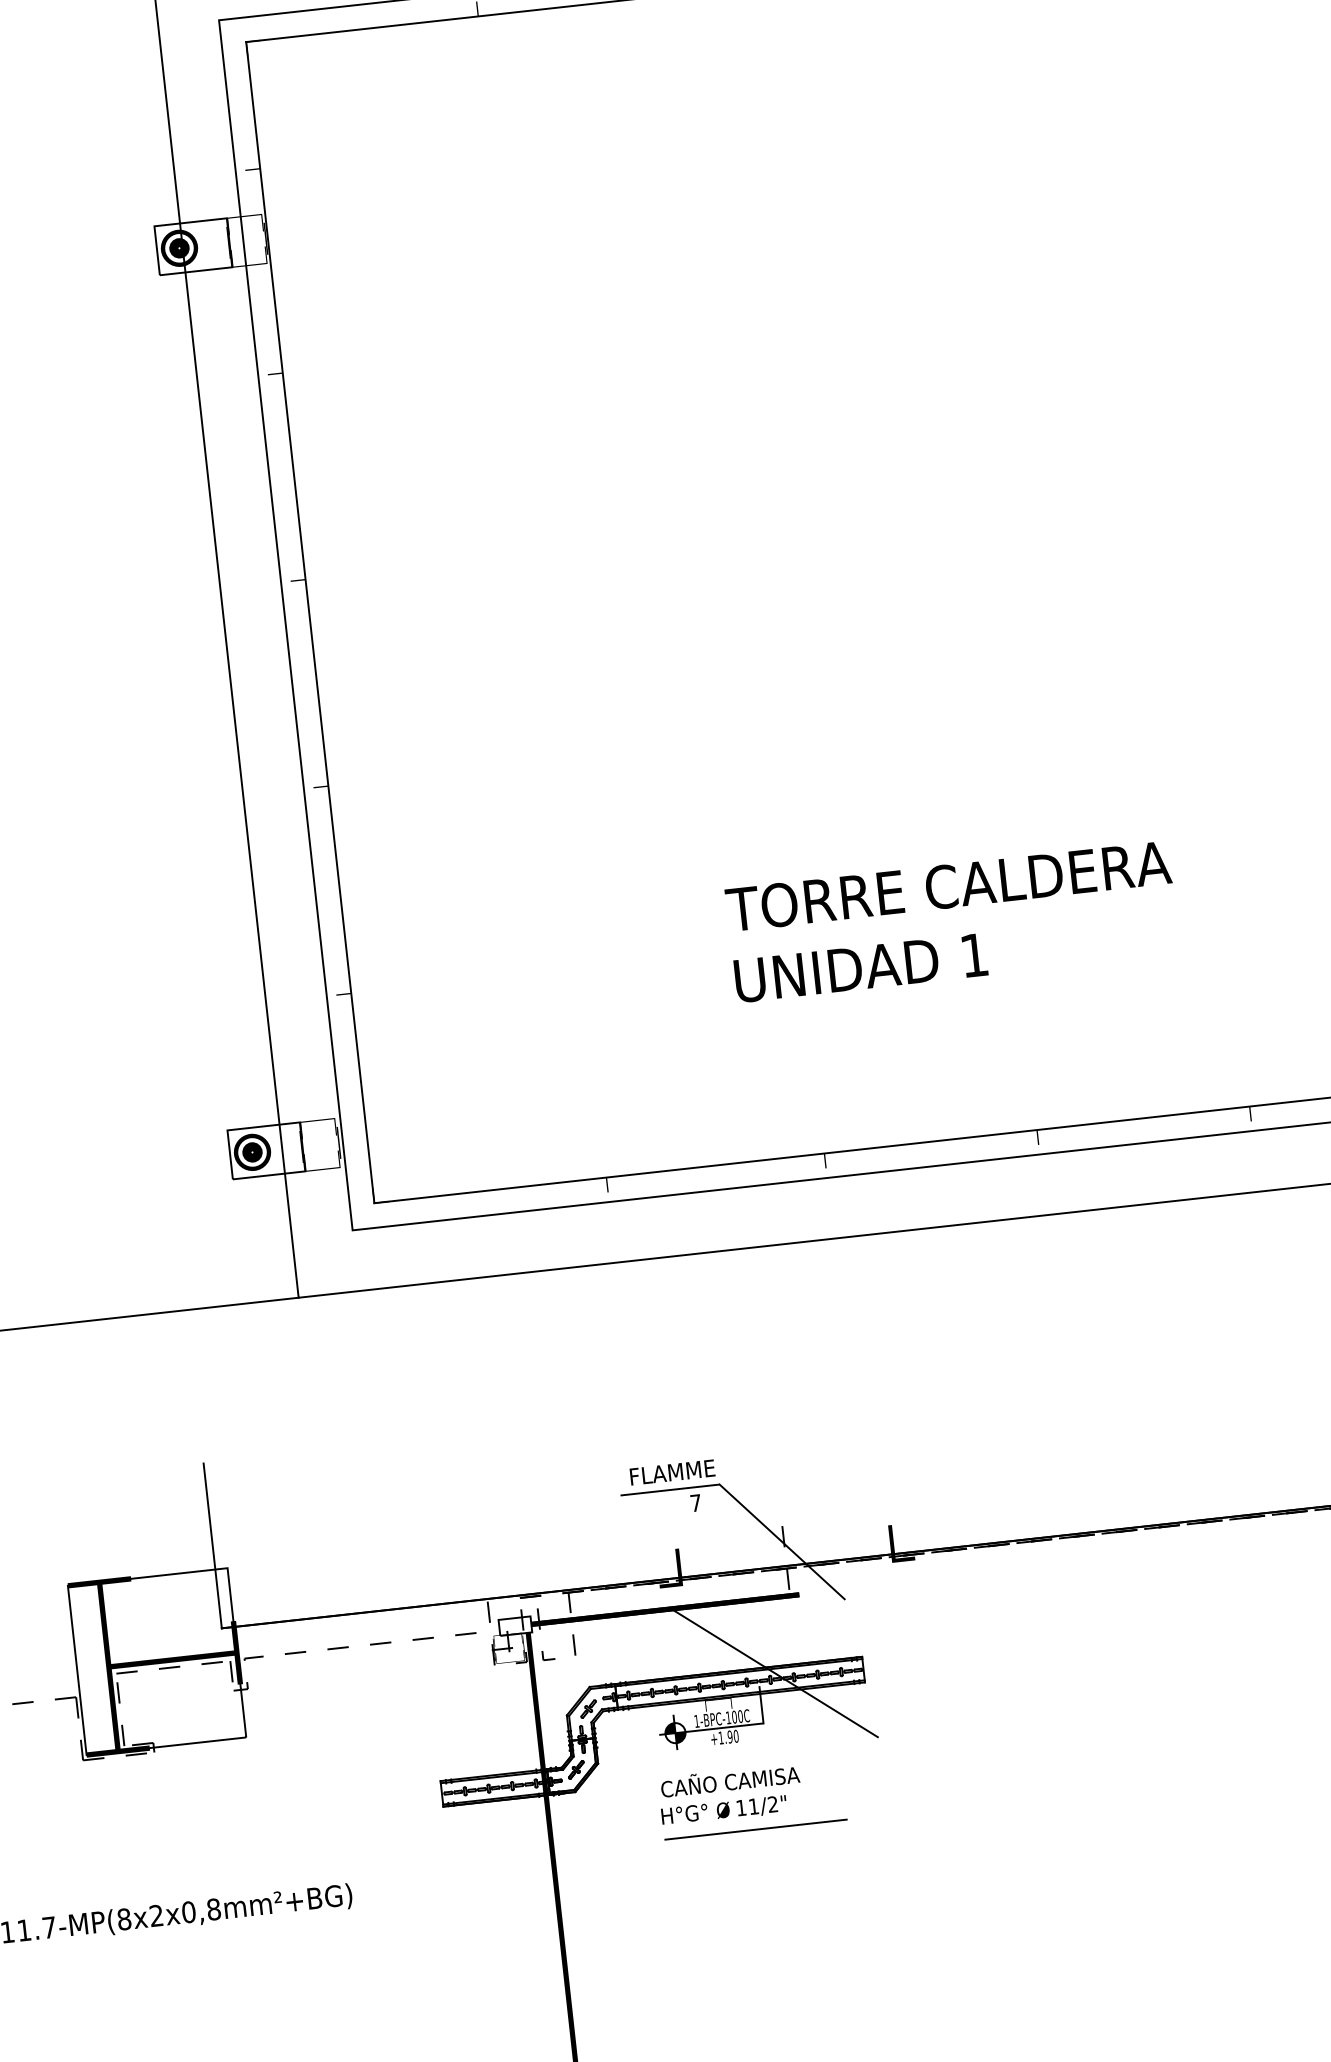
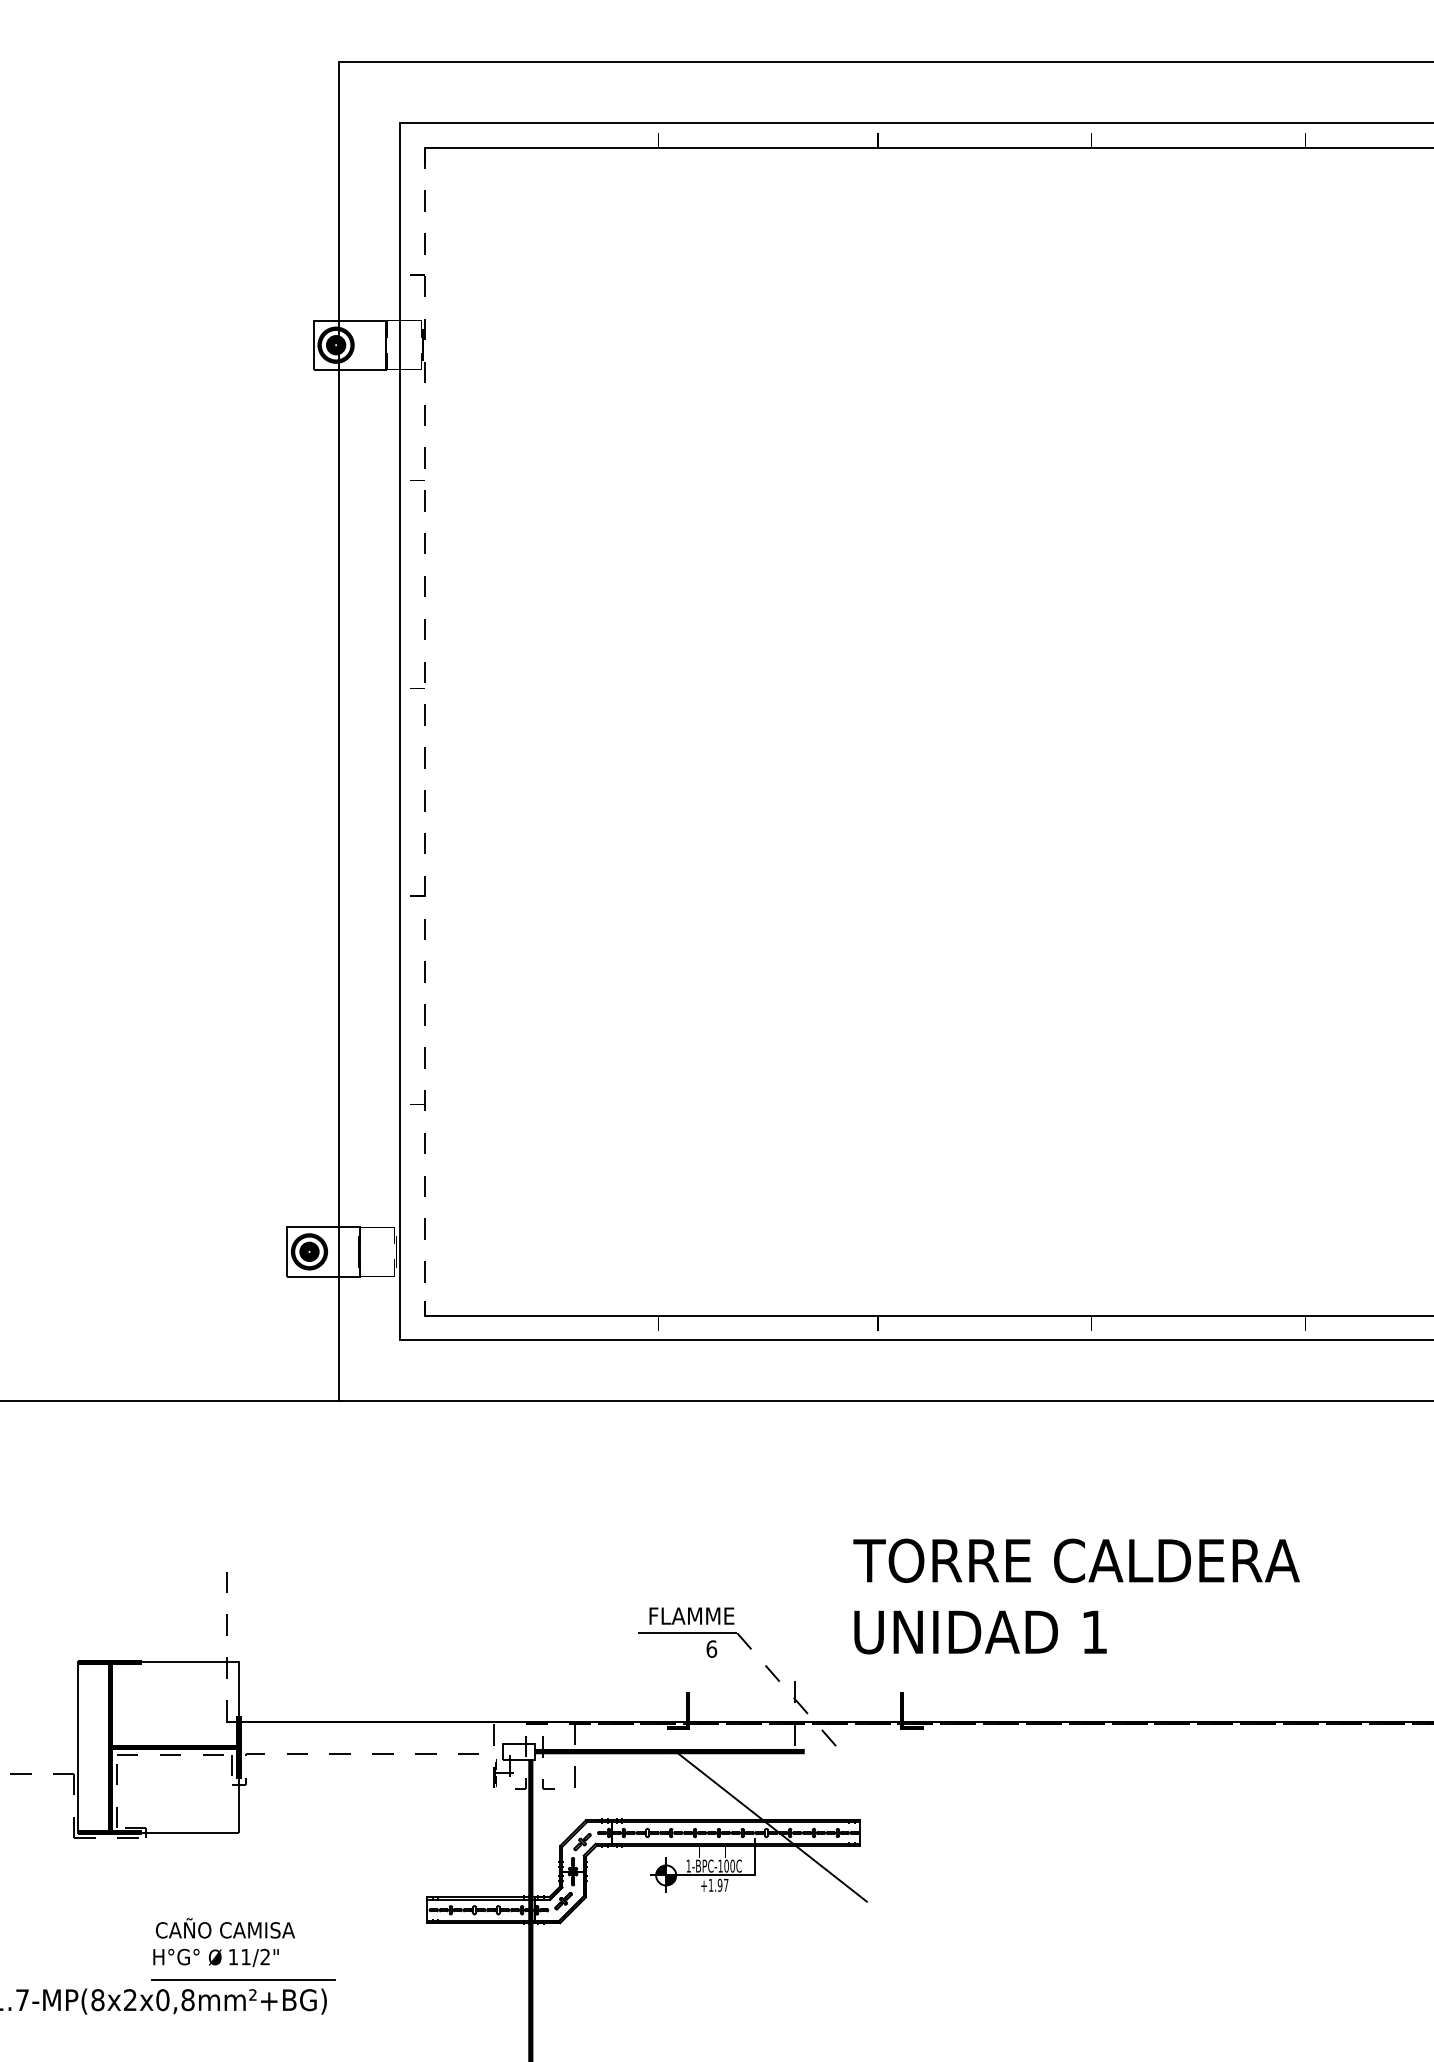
line: (310, 623) -> (425, 732), solid -> dashed
text: (952, 921) -> (1076, 1596), moved
text: (695, 1502) -> (711, 1648), 7 -> 6
line: (782, 1542) -> (793, 1697), solid -> dashed
line: (212, 1545) -> (226, 1638), solid -> dashed
text: (735, 1735) -> (725, 1884), +1.90 -> +1.97
text: (729, 1794) -> (223, 1942), moved
line: (755, 1828) -> (243, 1979), moved

